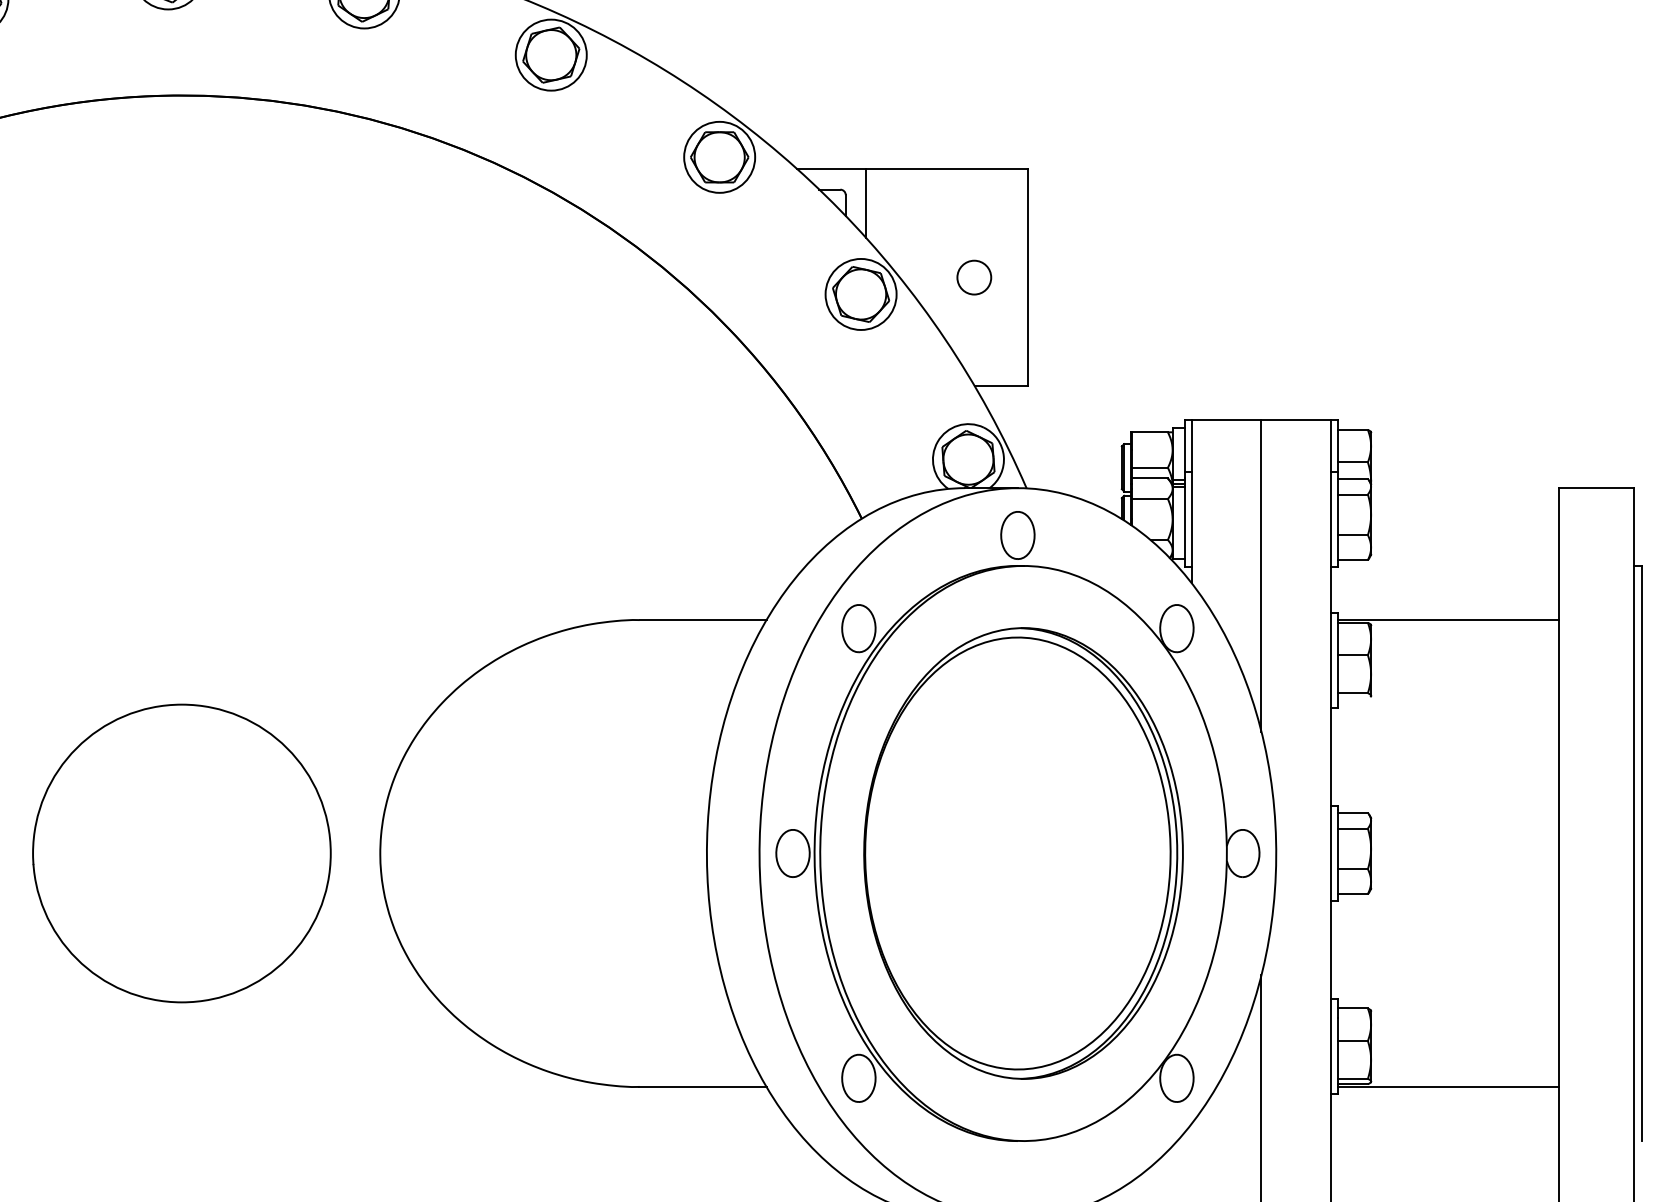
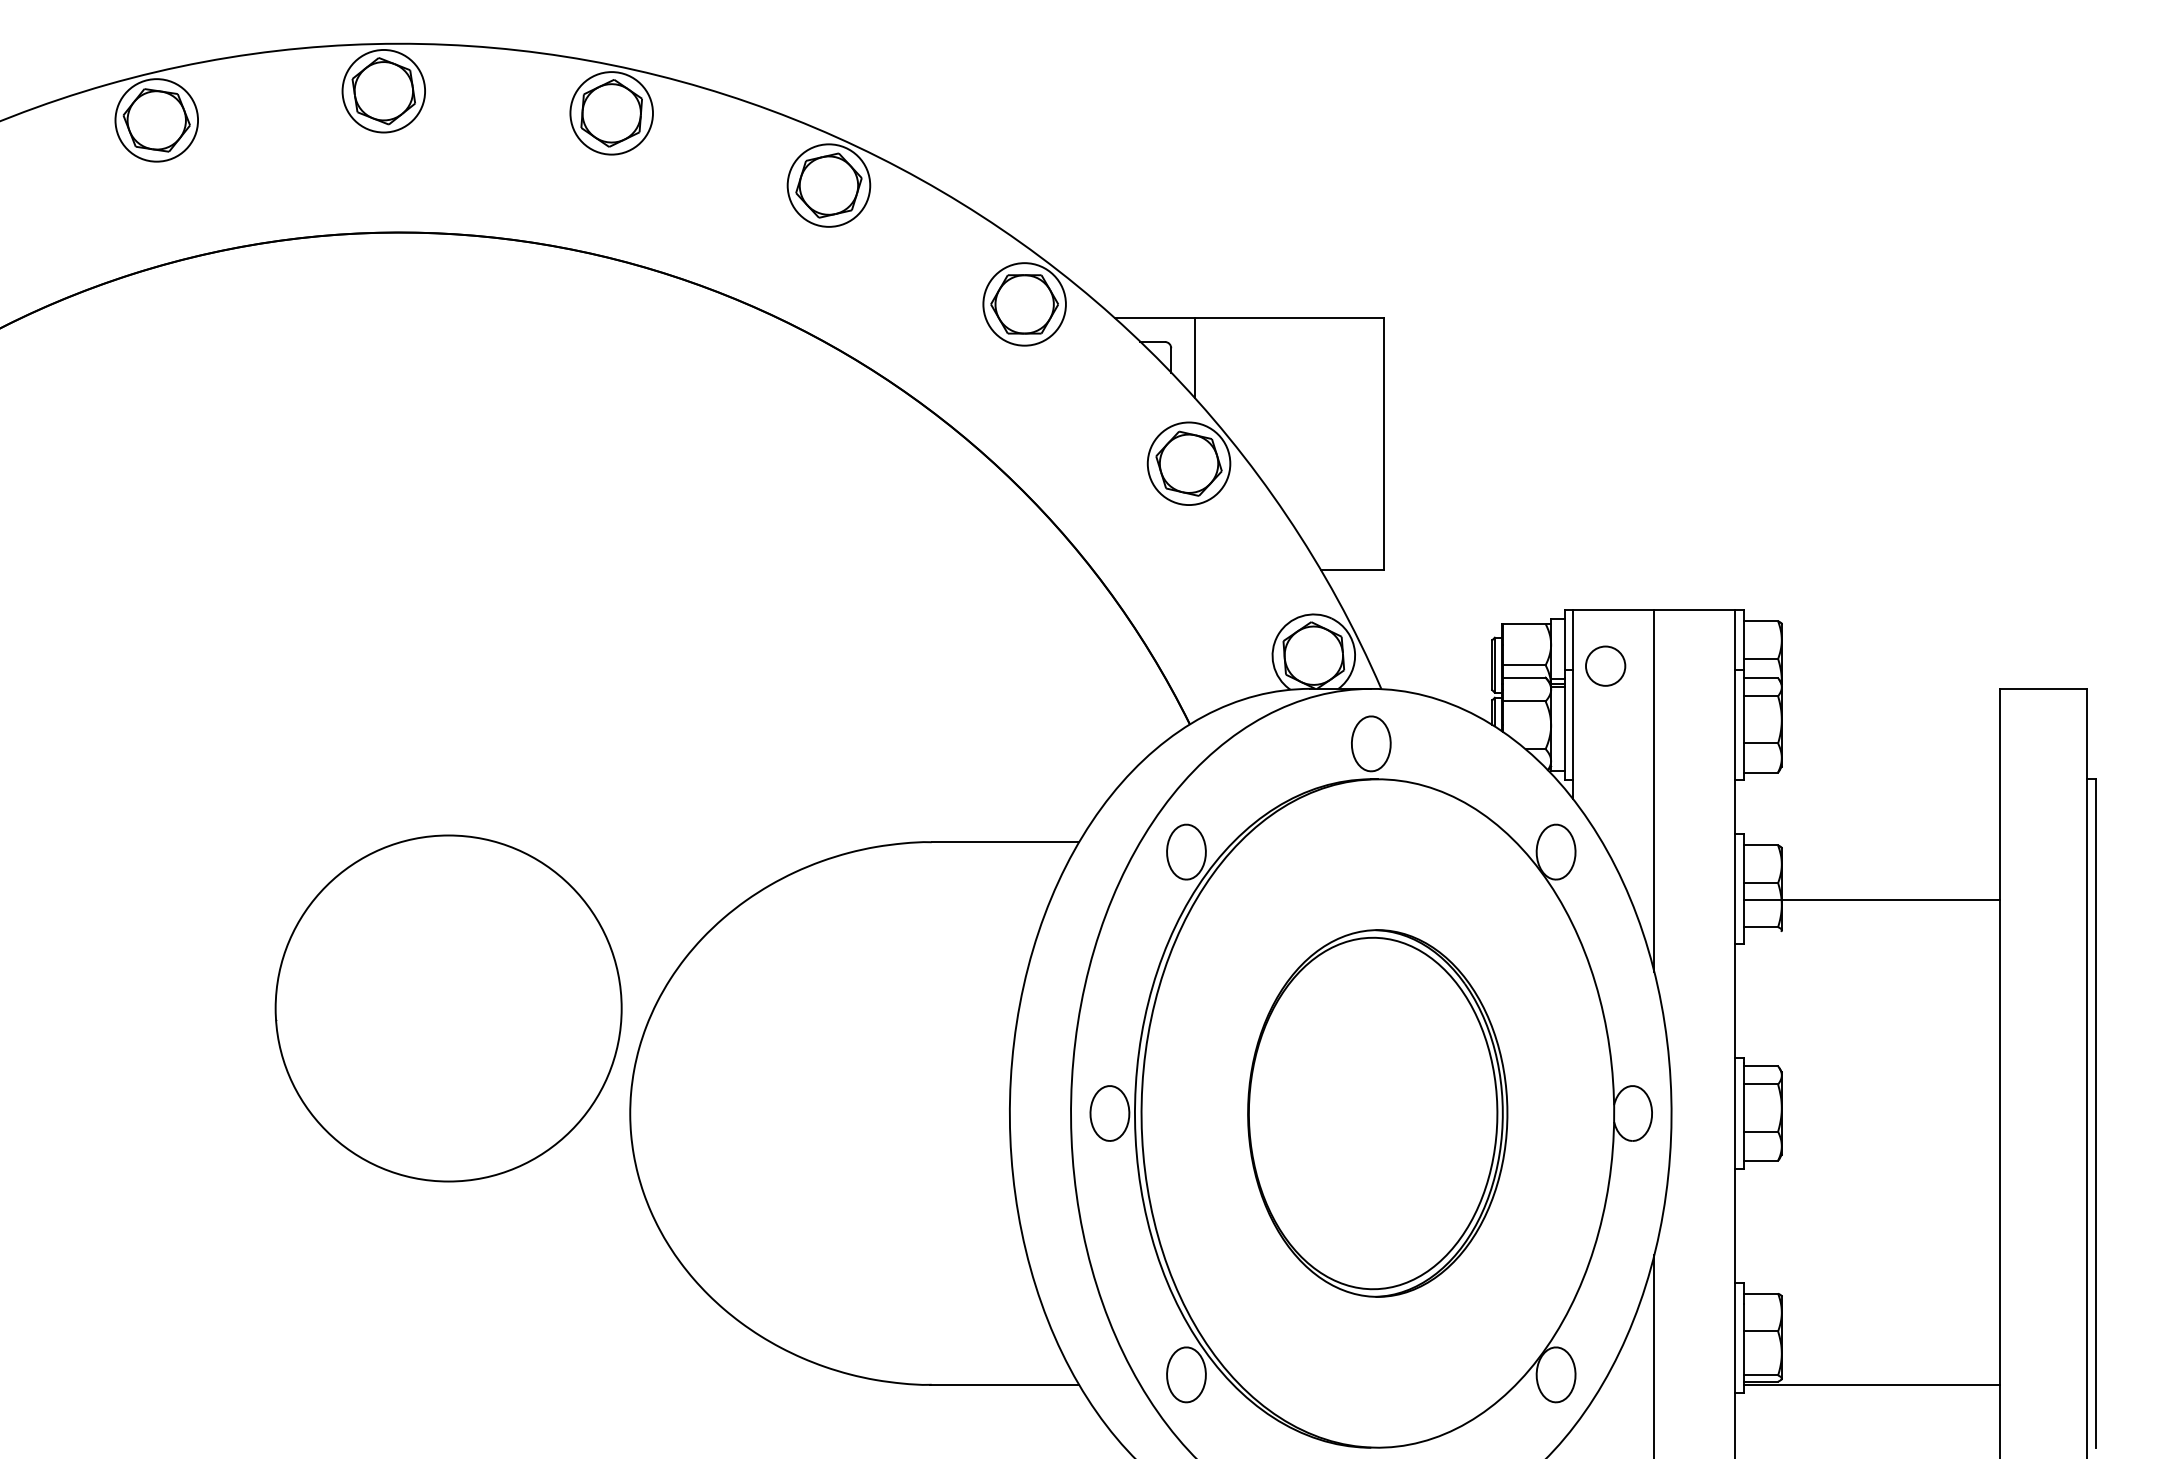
circle: (974, 277) -> (1605, 665), moved
line: (1448, 620) -> (1871, 900), moved
circle: (181, 853) -> (448, 1008), moved
part: (1023, 853) -> (1377, 1113), size x0.7

